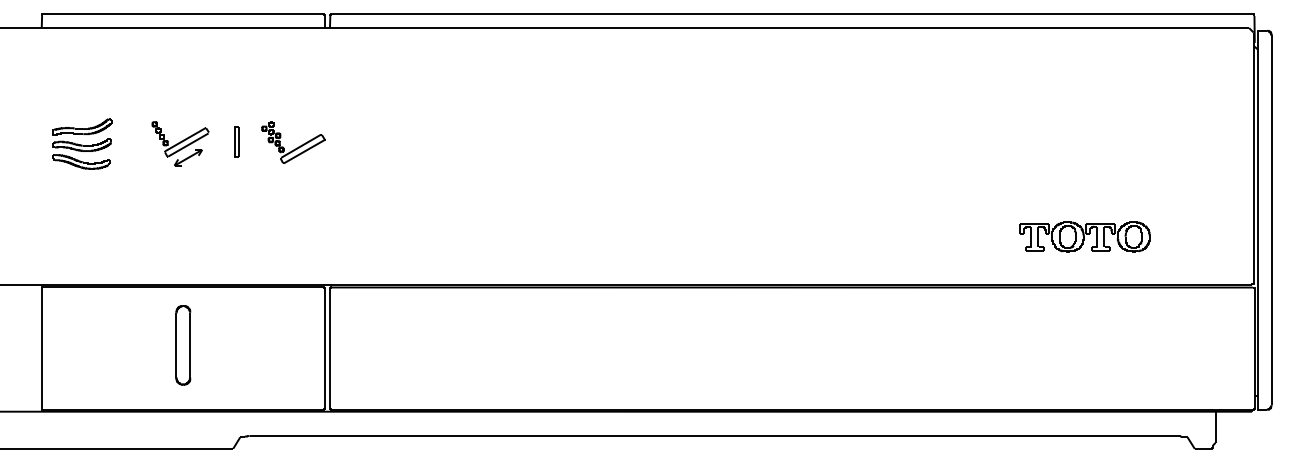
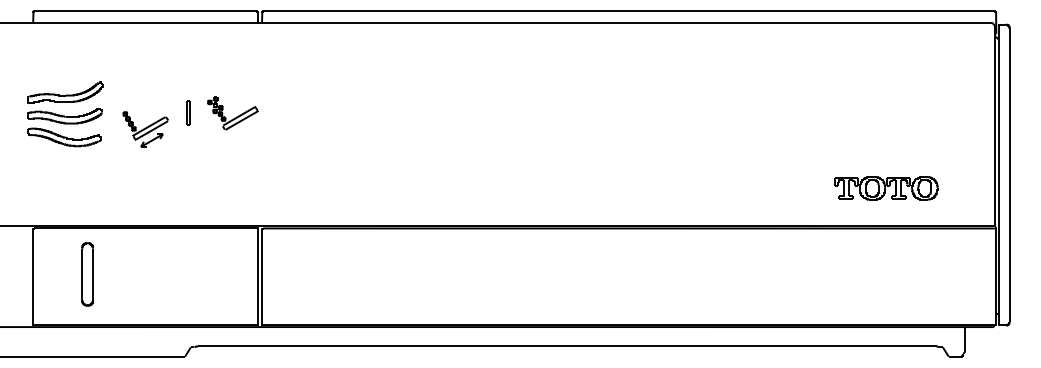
part: (82, 143) -> (65, 114), size x1.6
part: (180, 143) -> (145, 129), moved
part: (1084, 236) -> (885, 187), moved
part: (183, 345) -> (87, 274), moved

